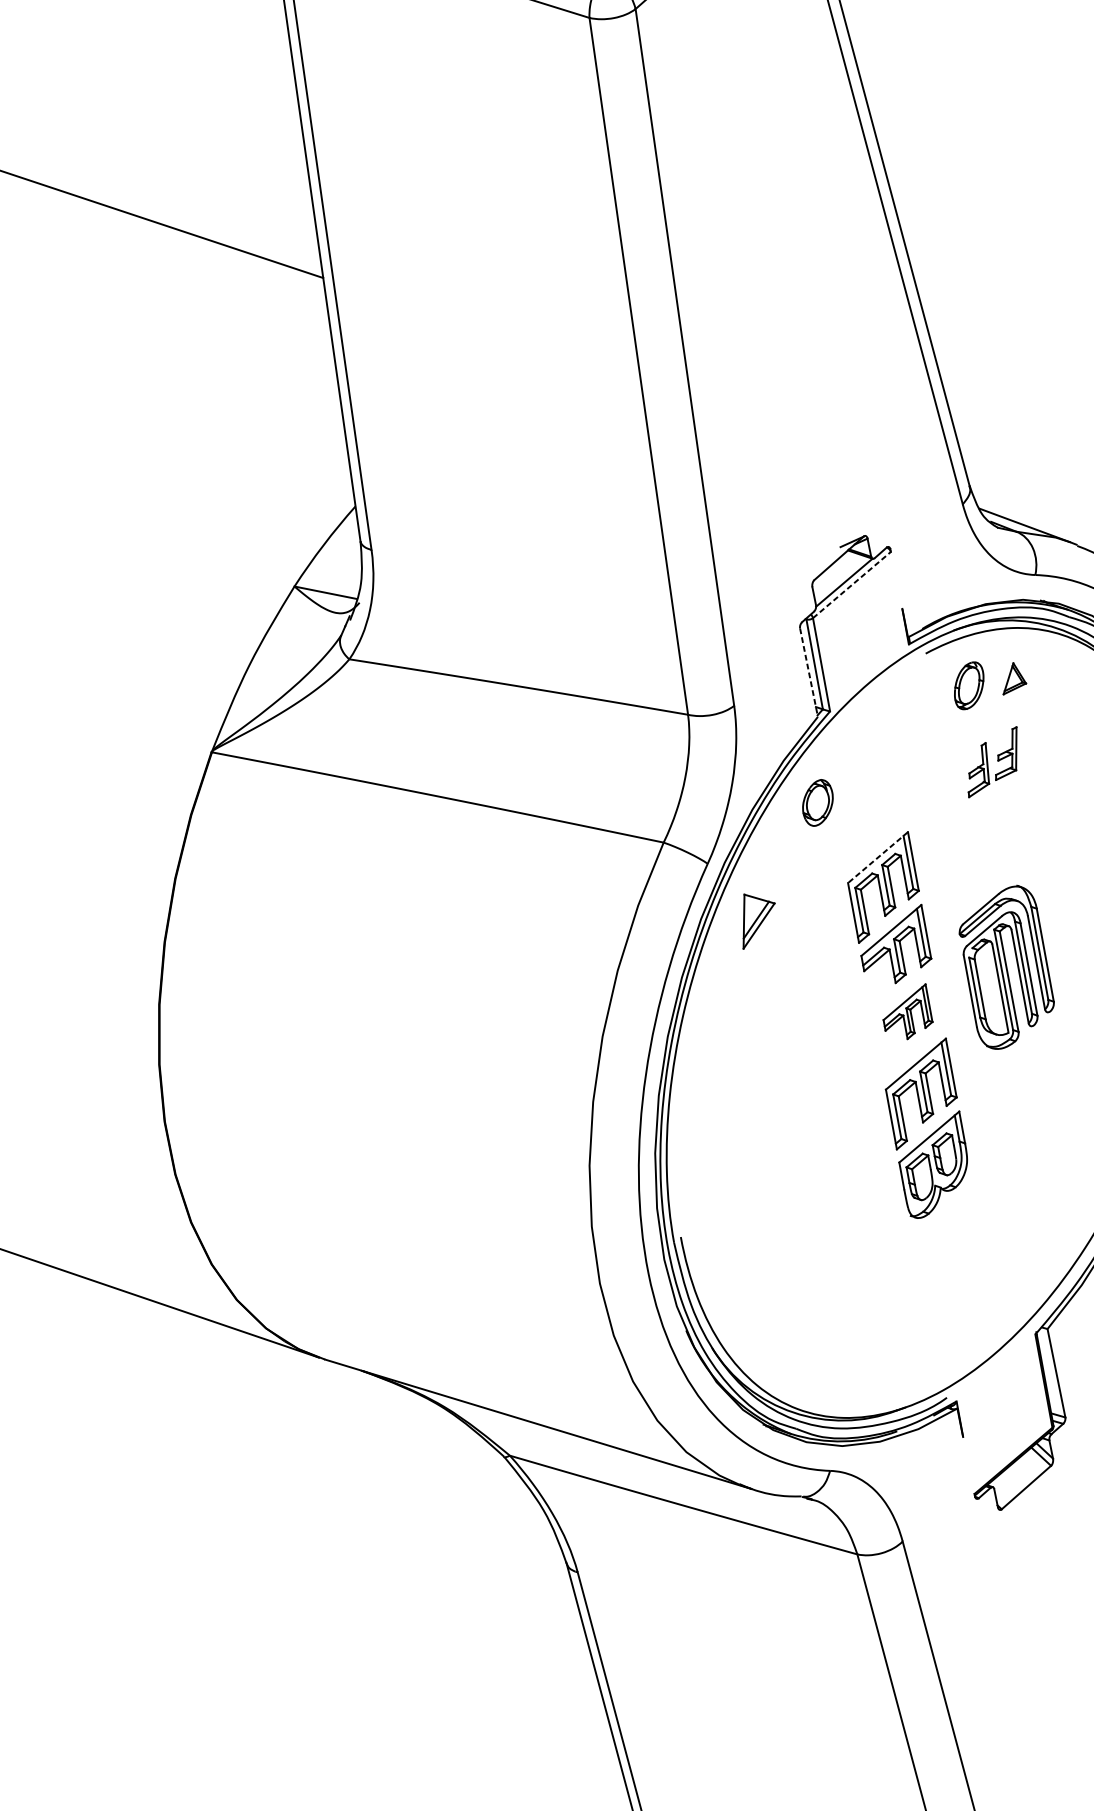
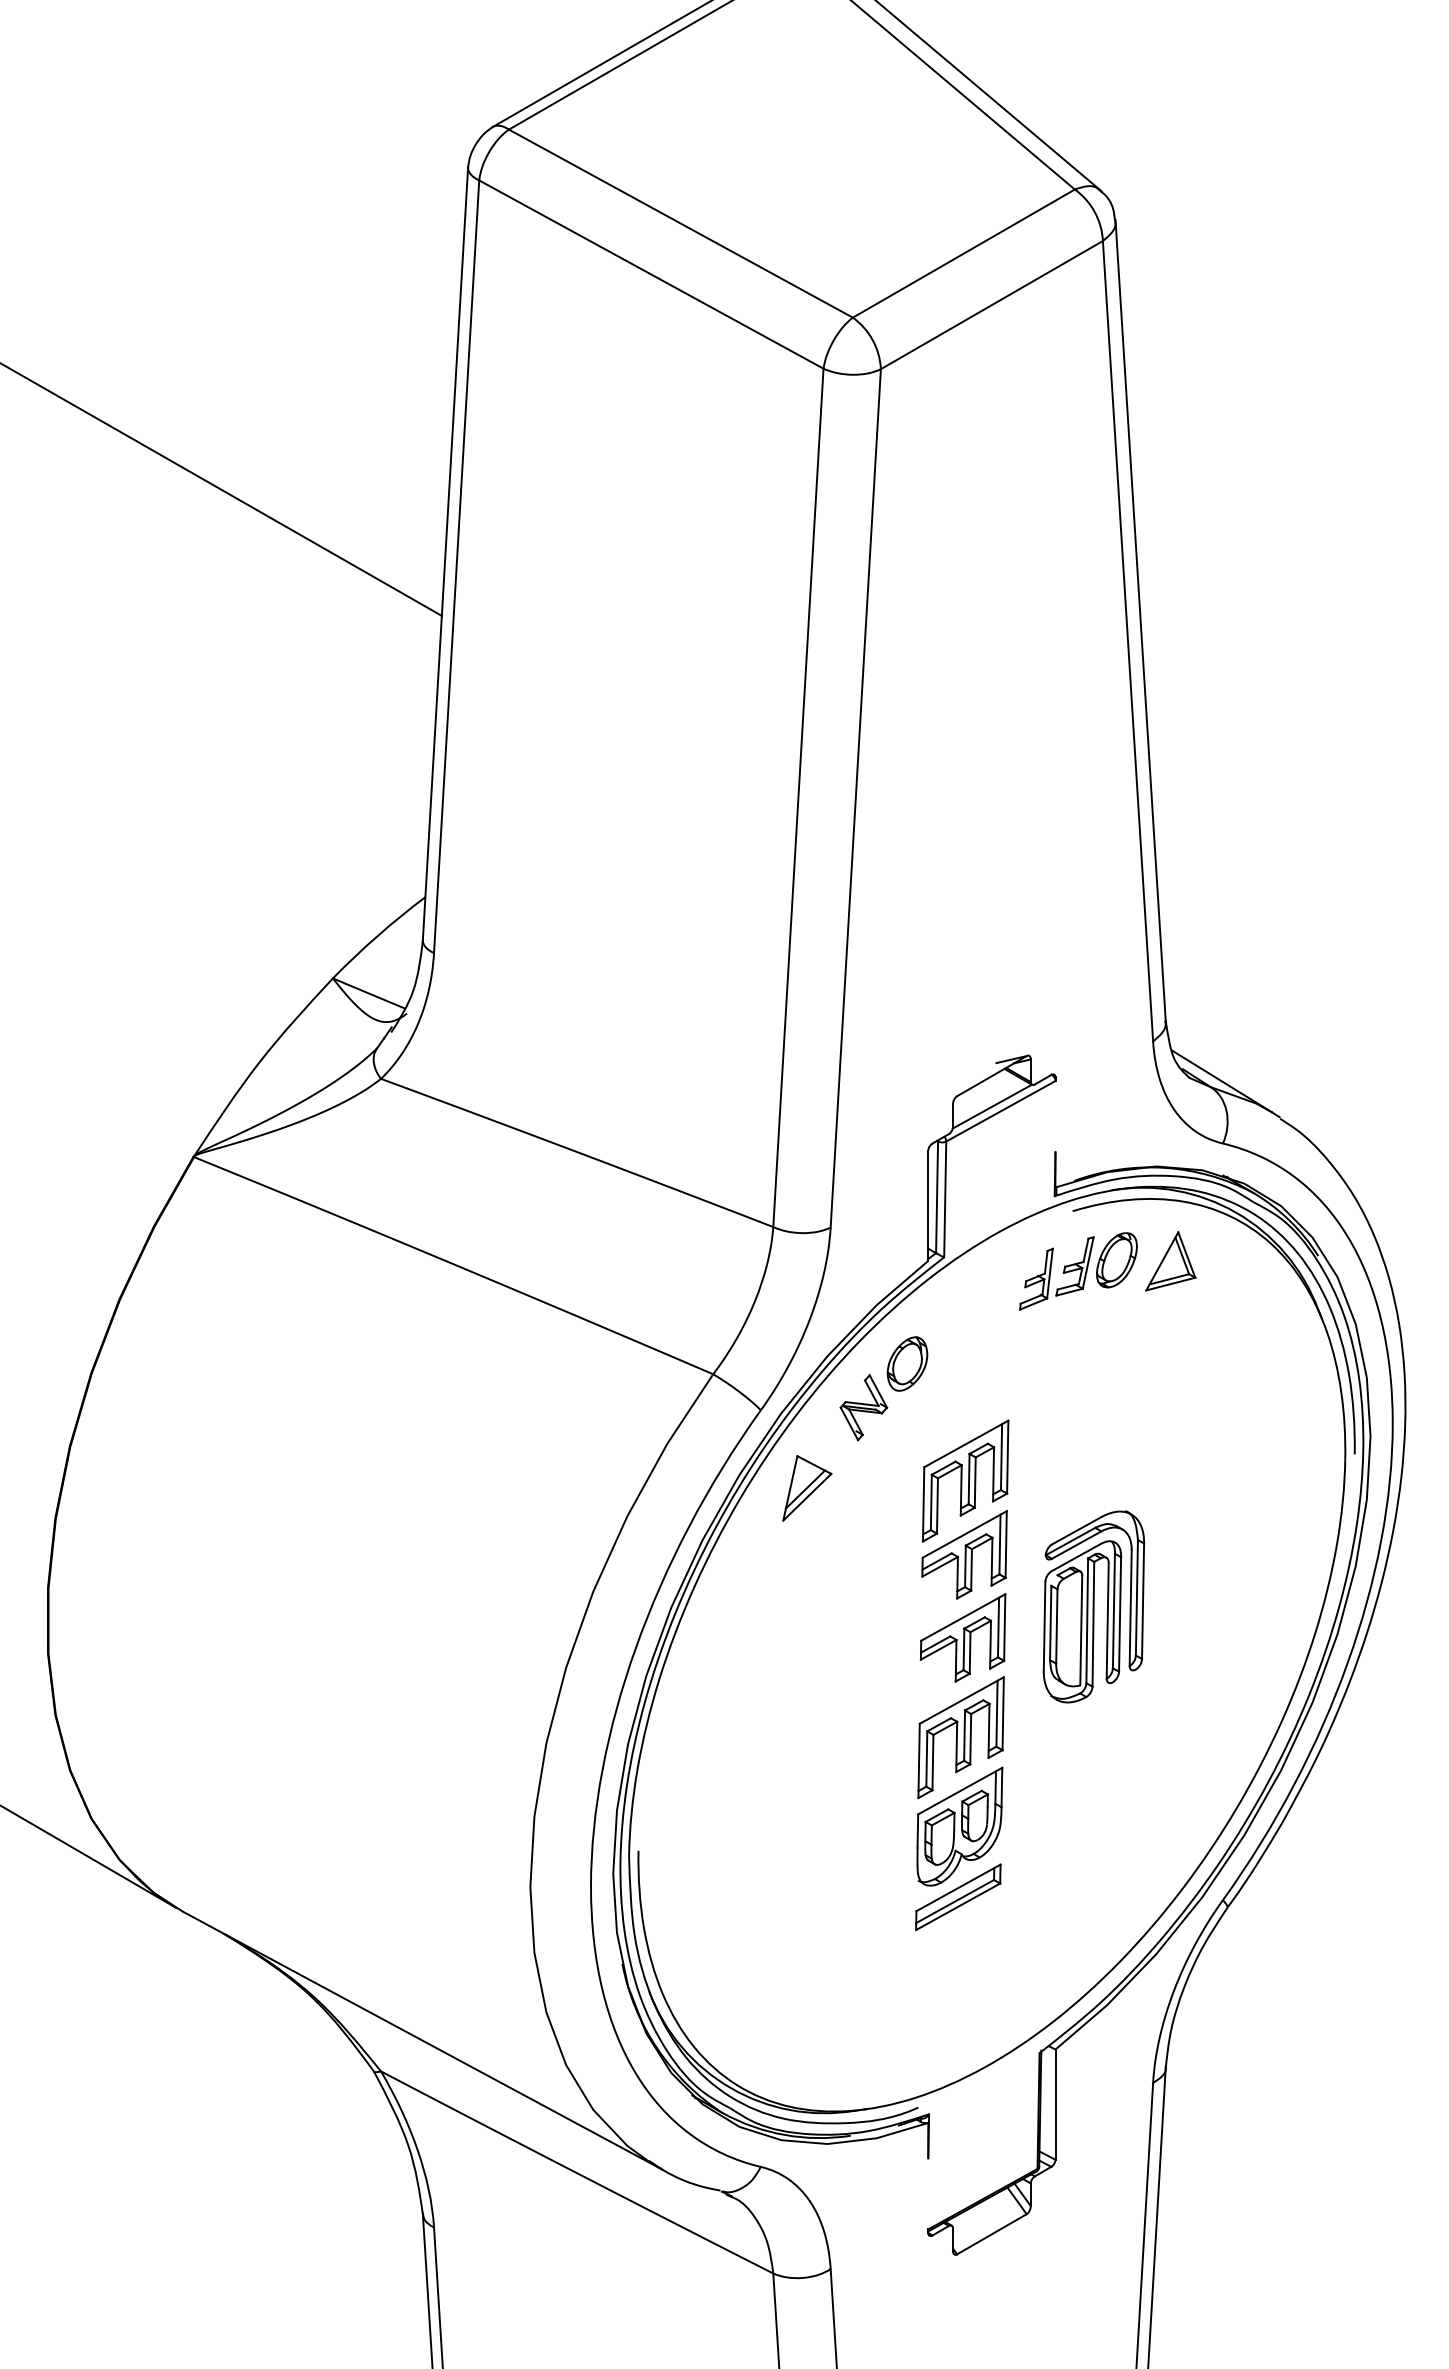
line: (852, 585) -> (1001, 1111), dashed -> solid
line: (809, 673) -> (928, 1206), dashed -> solid
part: (1012, 678) -> (1170, 1261), size x1.67
part: (992, 762) -> (1056, 1273), moved
part: (789, 844) -> (863, 1407), added
line: (877, 858) -> (965, 1444), dashed -> solid
part: (906, 1013) -> (962, 1637), size x1.43
part: (945, 1222) -> (958, 1897), added

